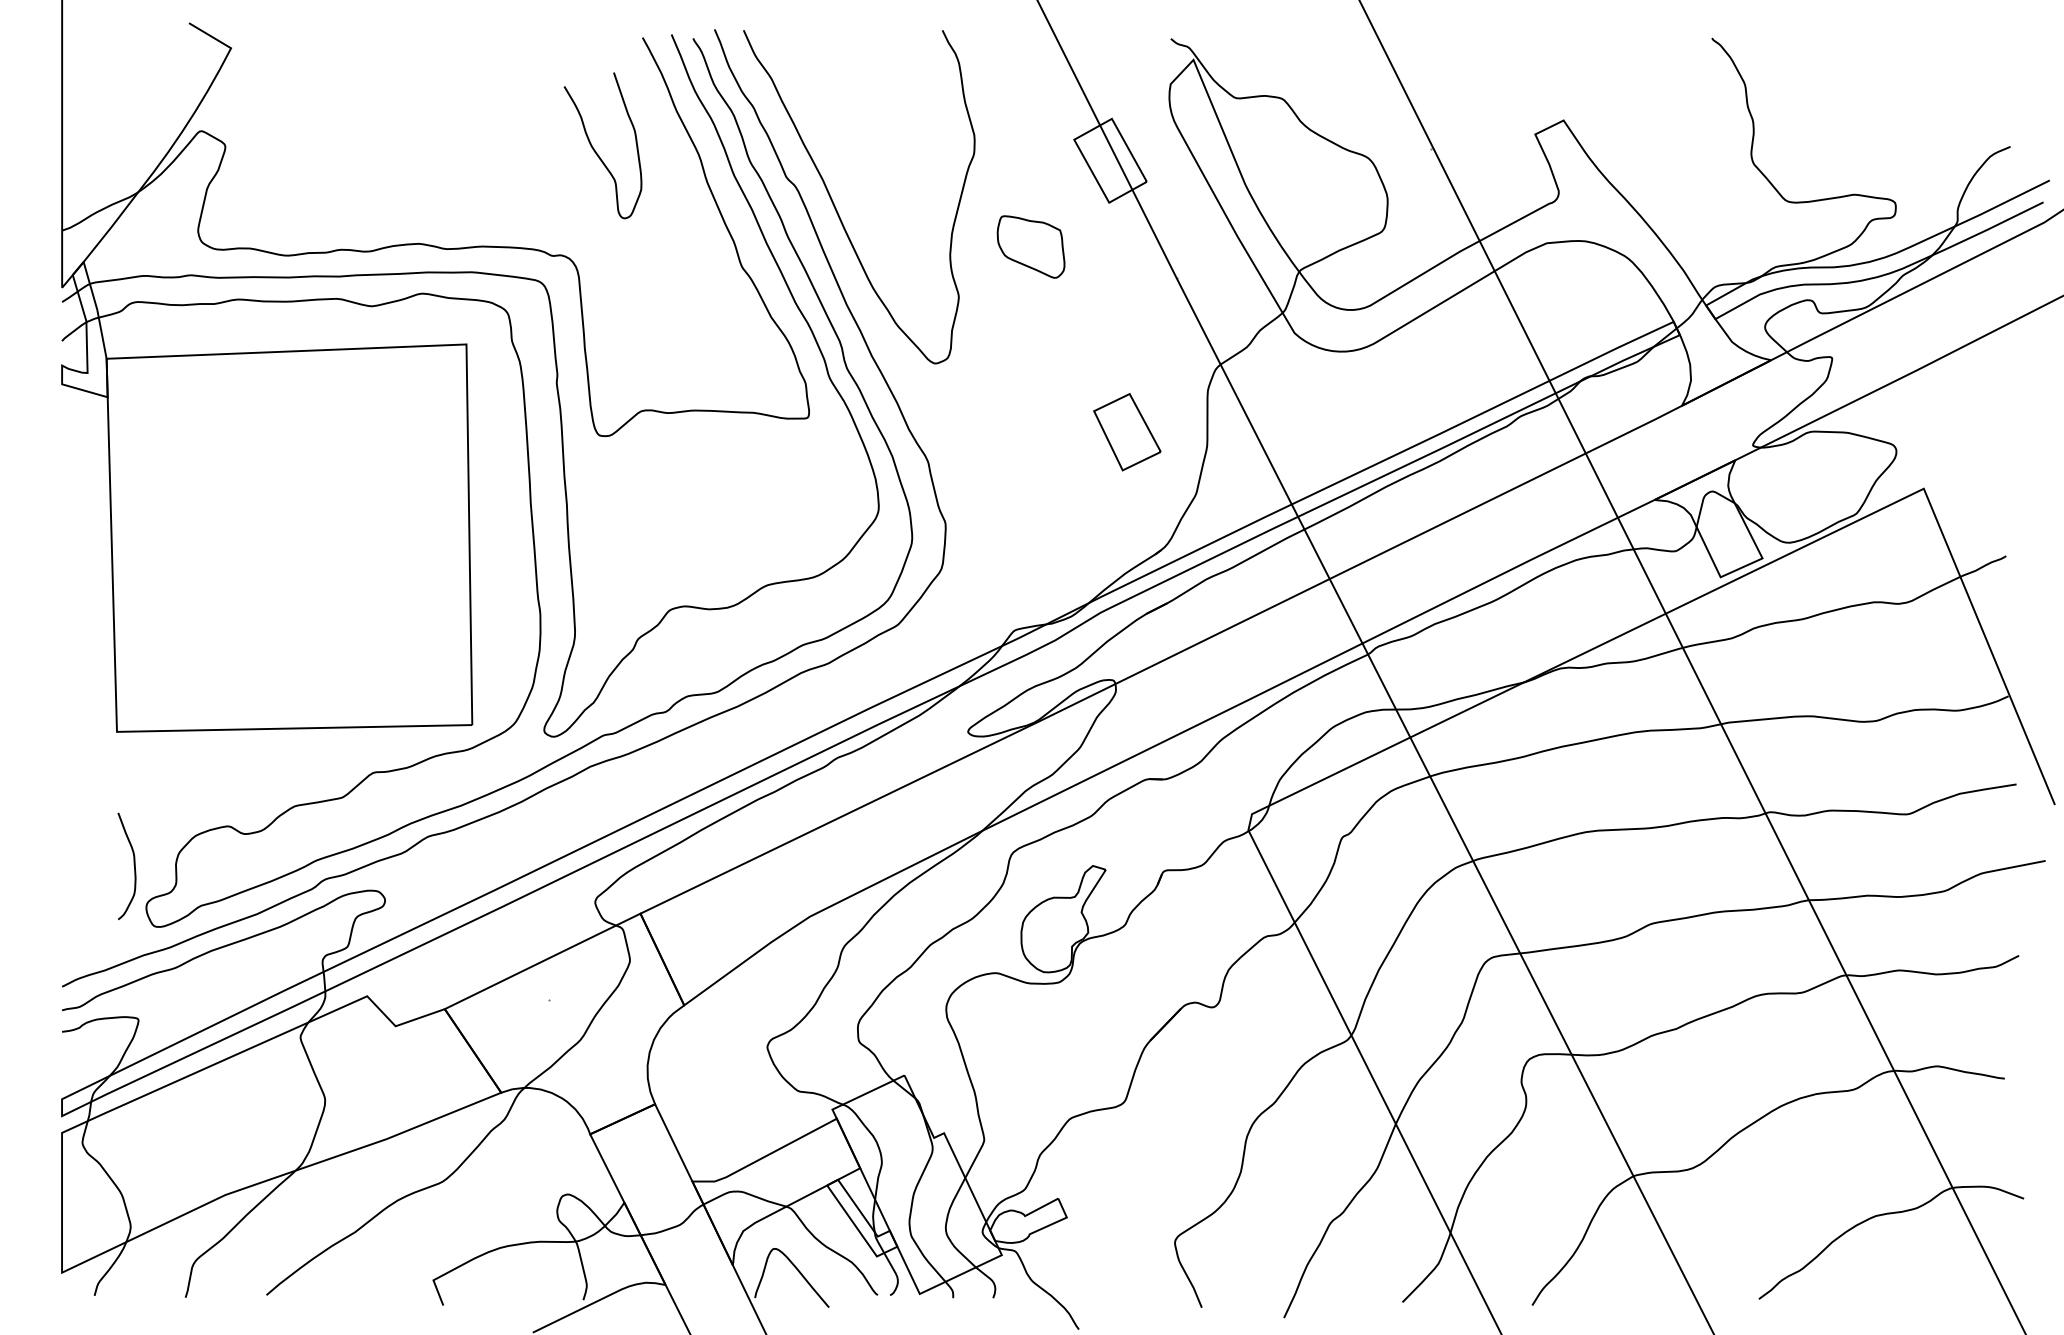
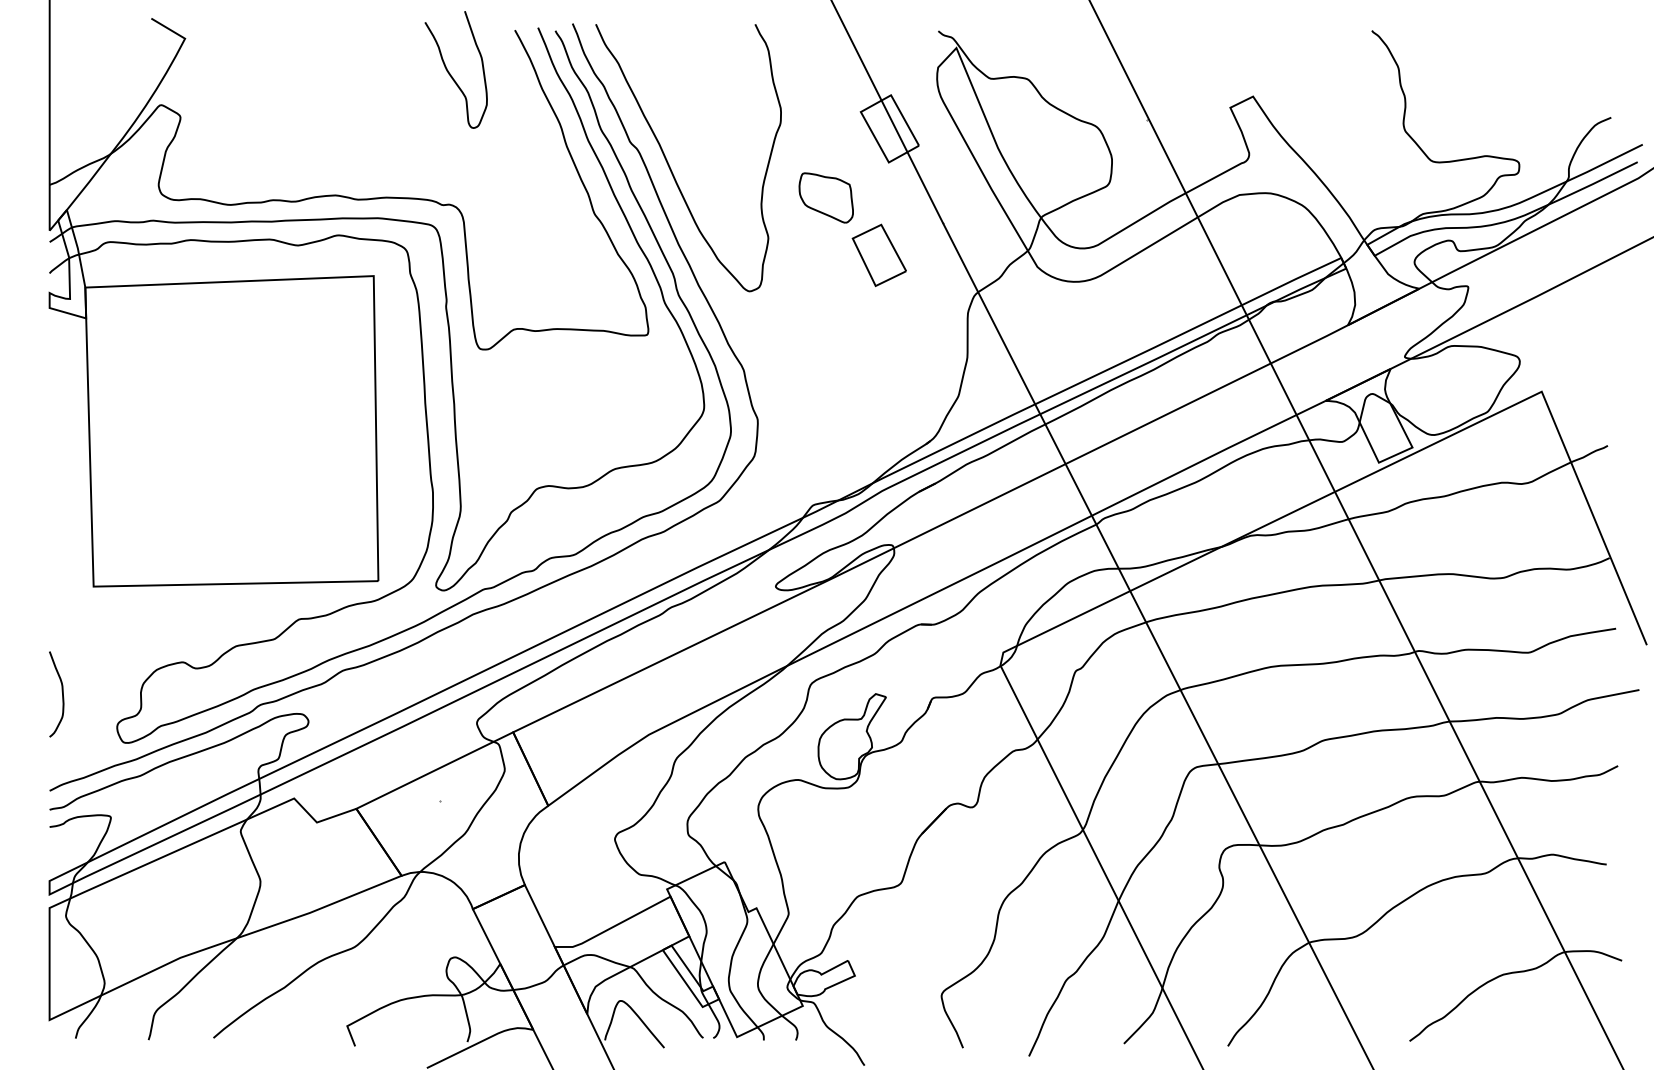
curve: (595, 150) -> (450, 73), moved
part: (1126, 432) -> (878, 255), moved
curve: (133, 862) -> (61, 691), moved

